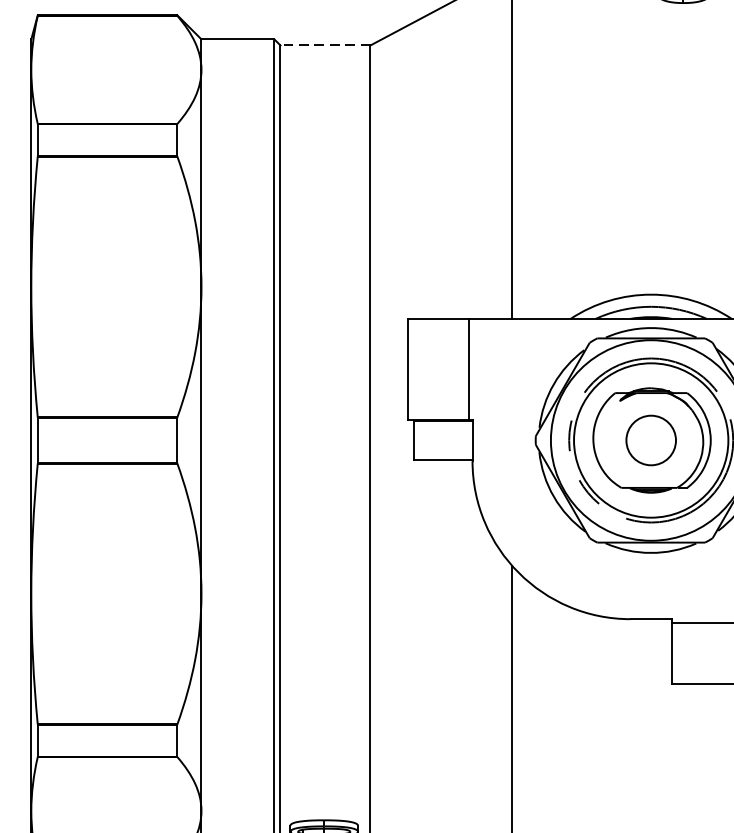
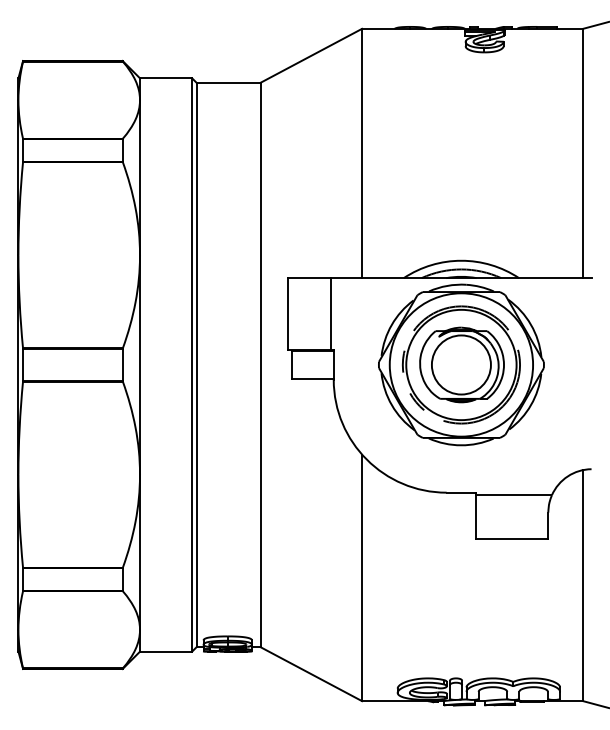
line: (325, 45) -> (228, 82), dashed -> solid
circle: (649, 439) -> (460, 364), size x1.67

